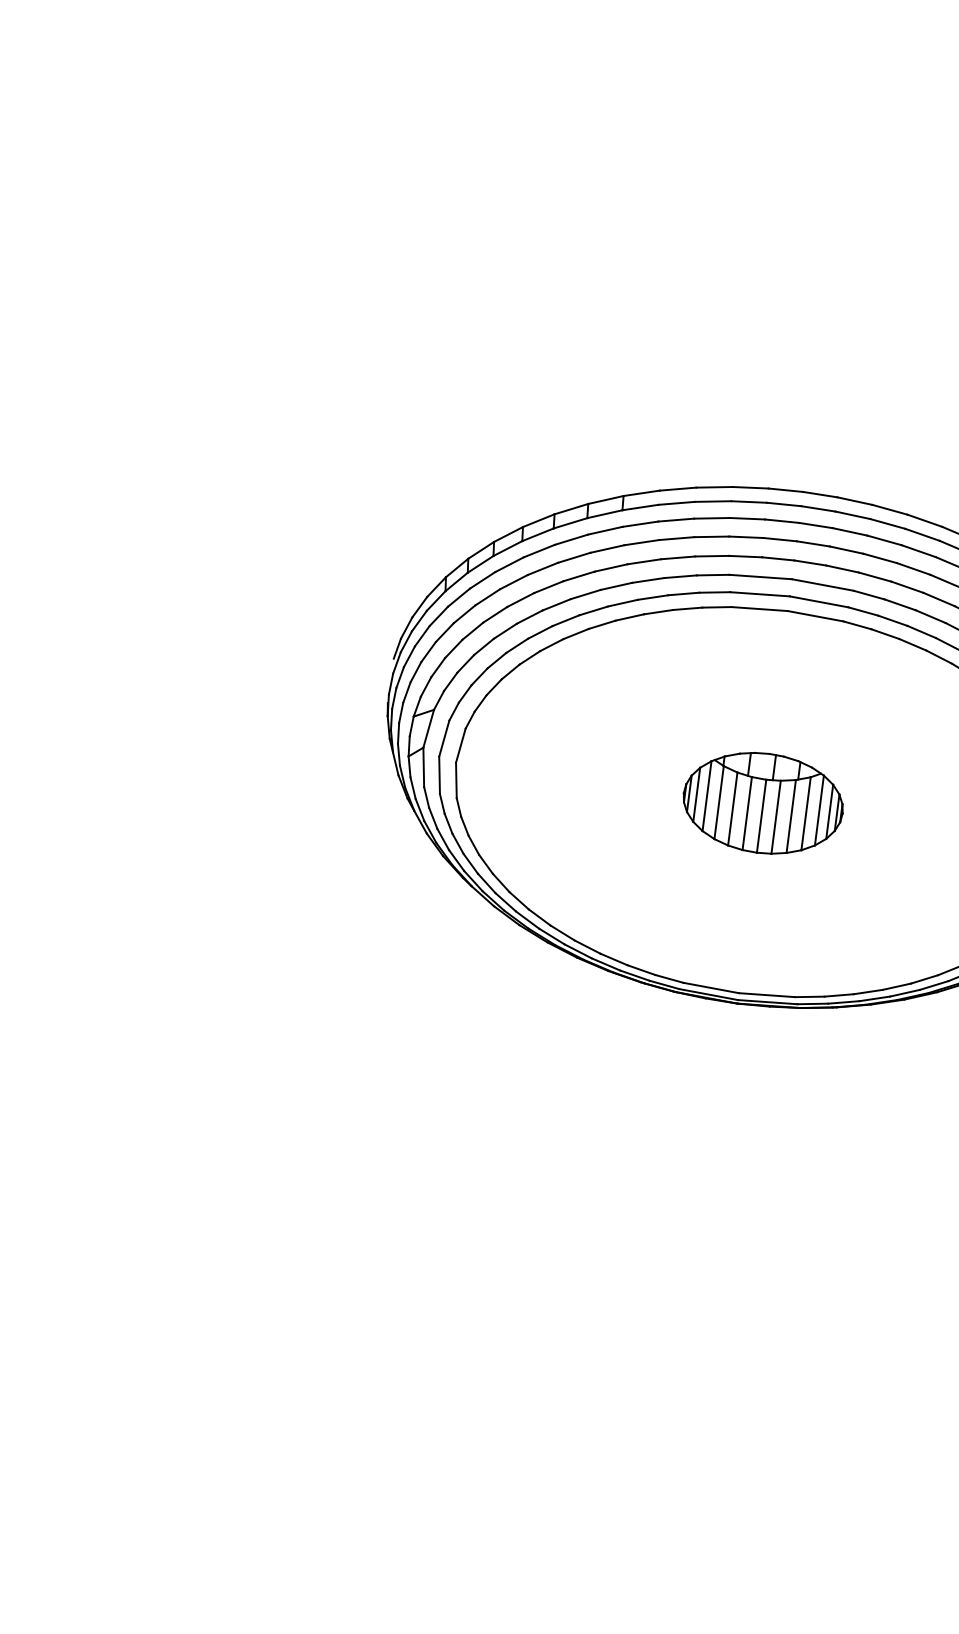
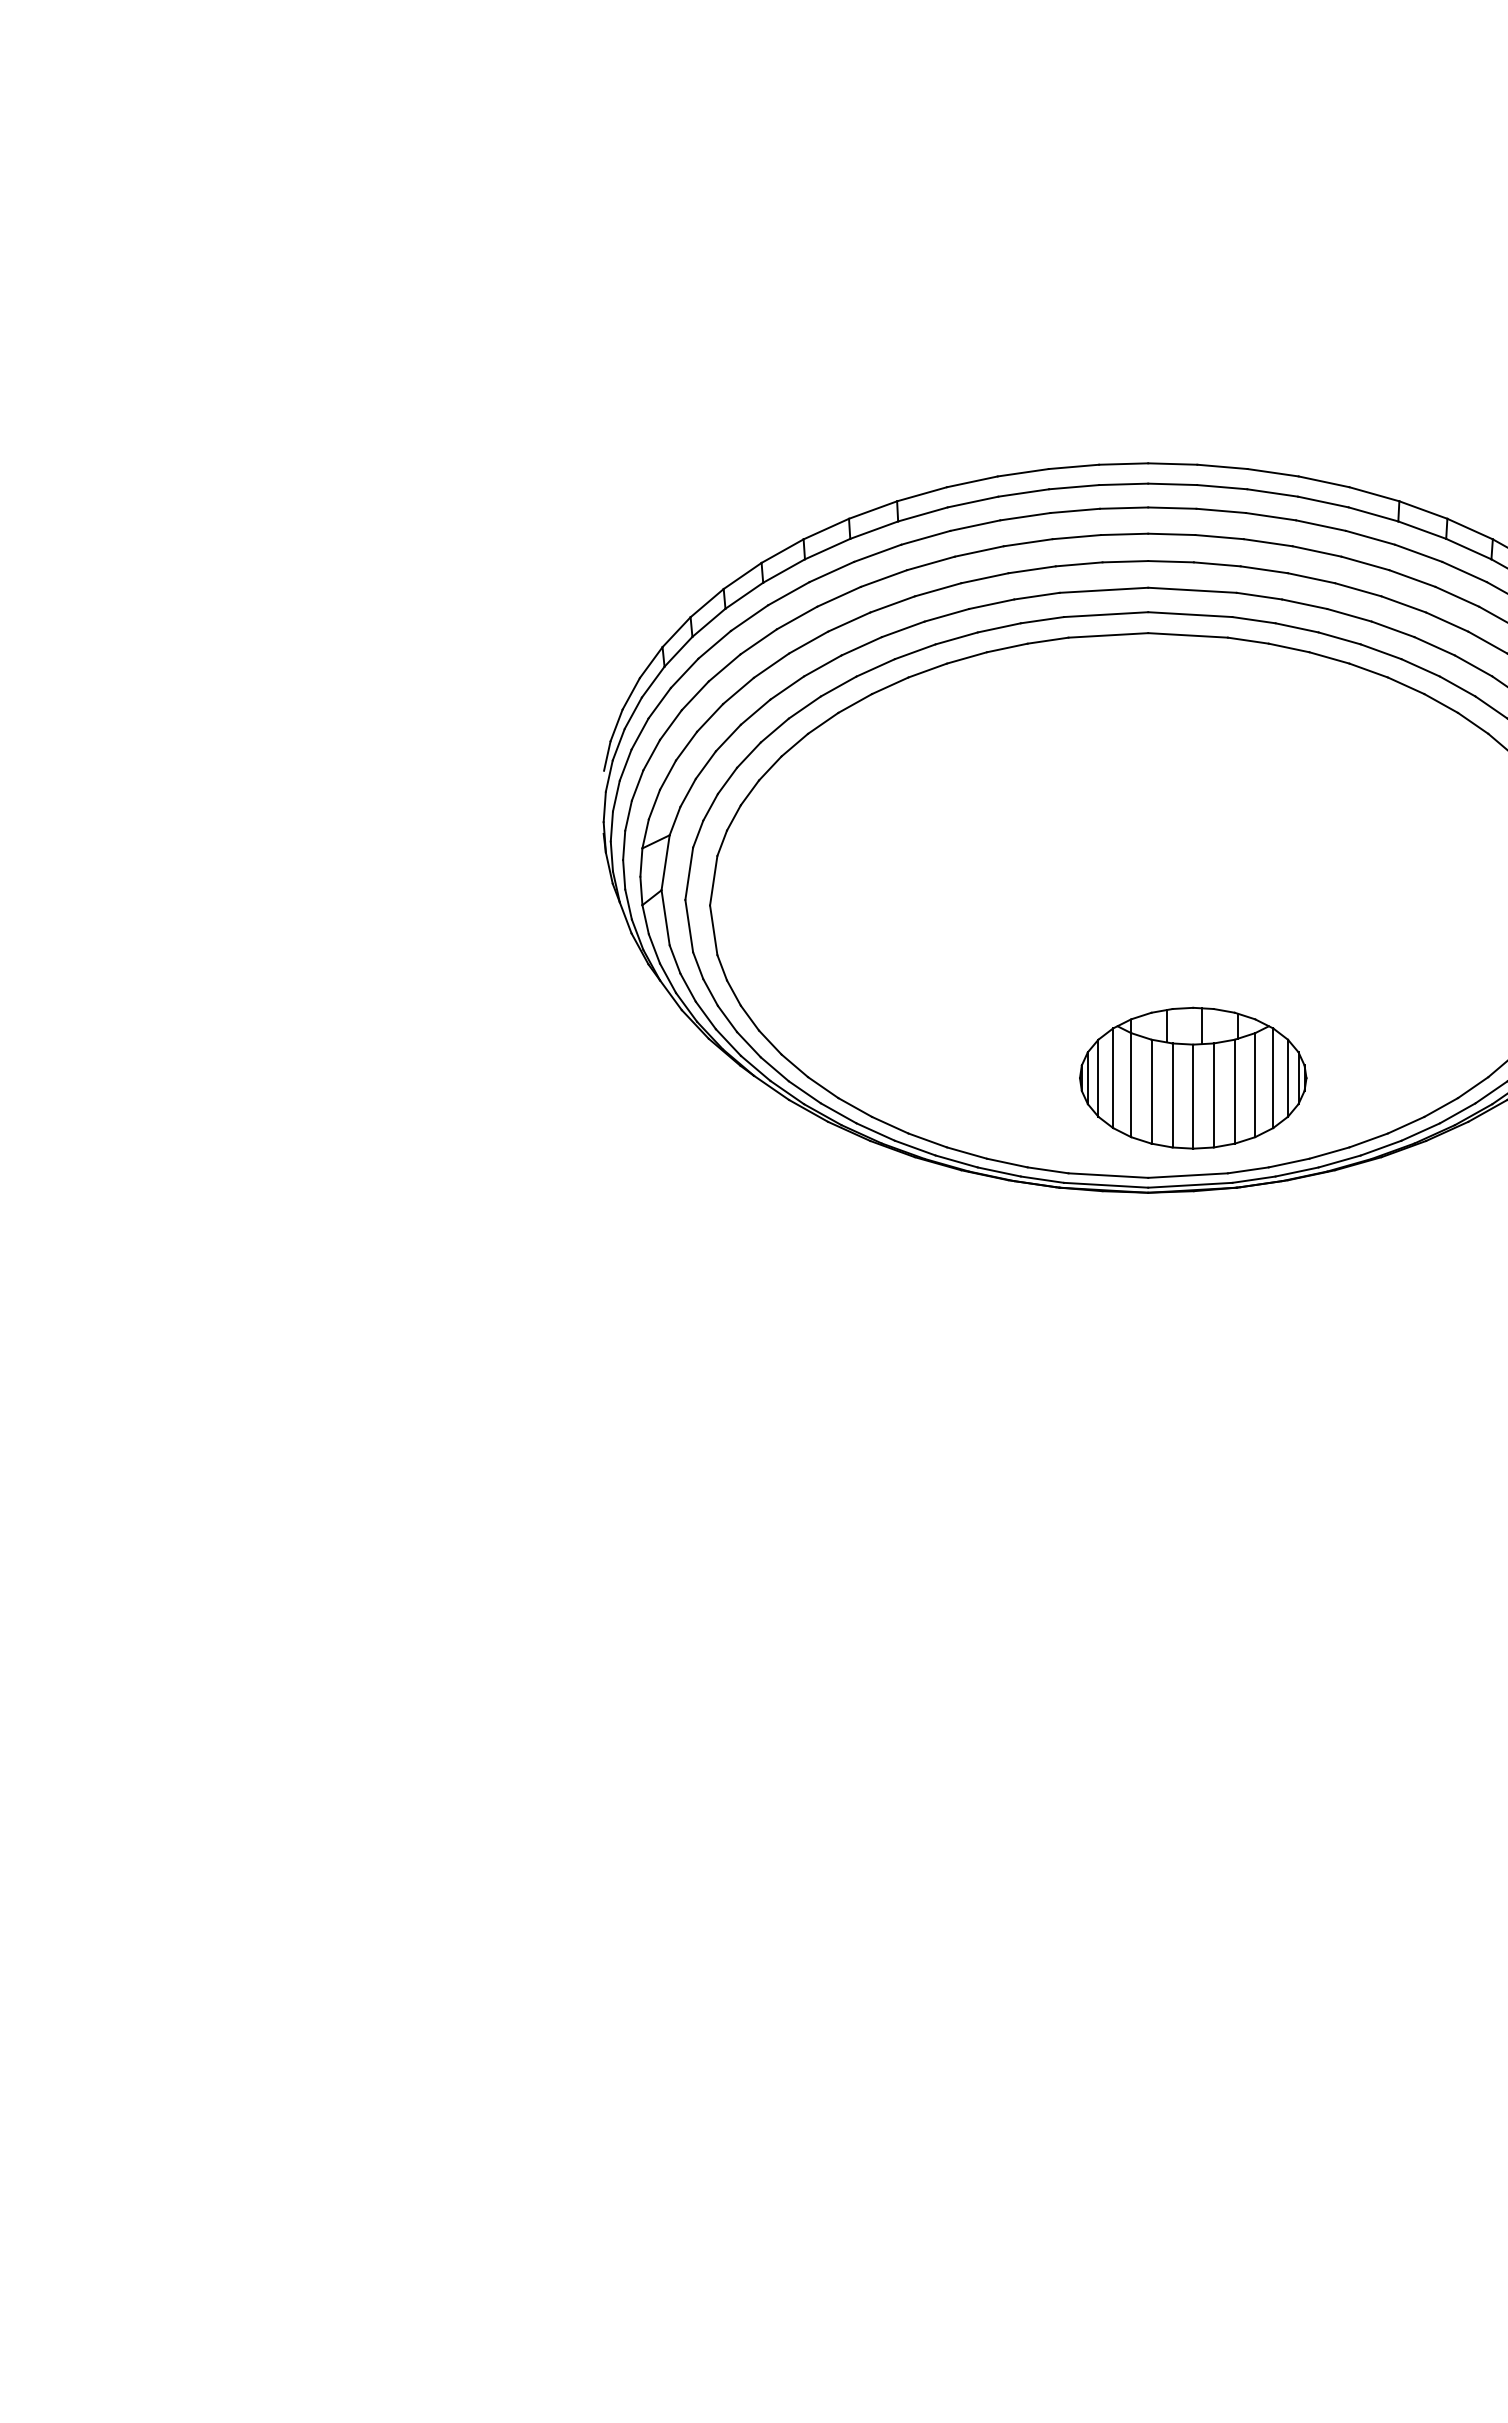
part: (763, 802) -> (1193, 1077), moved

